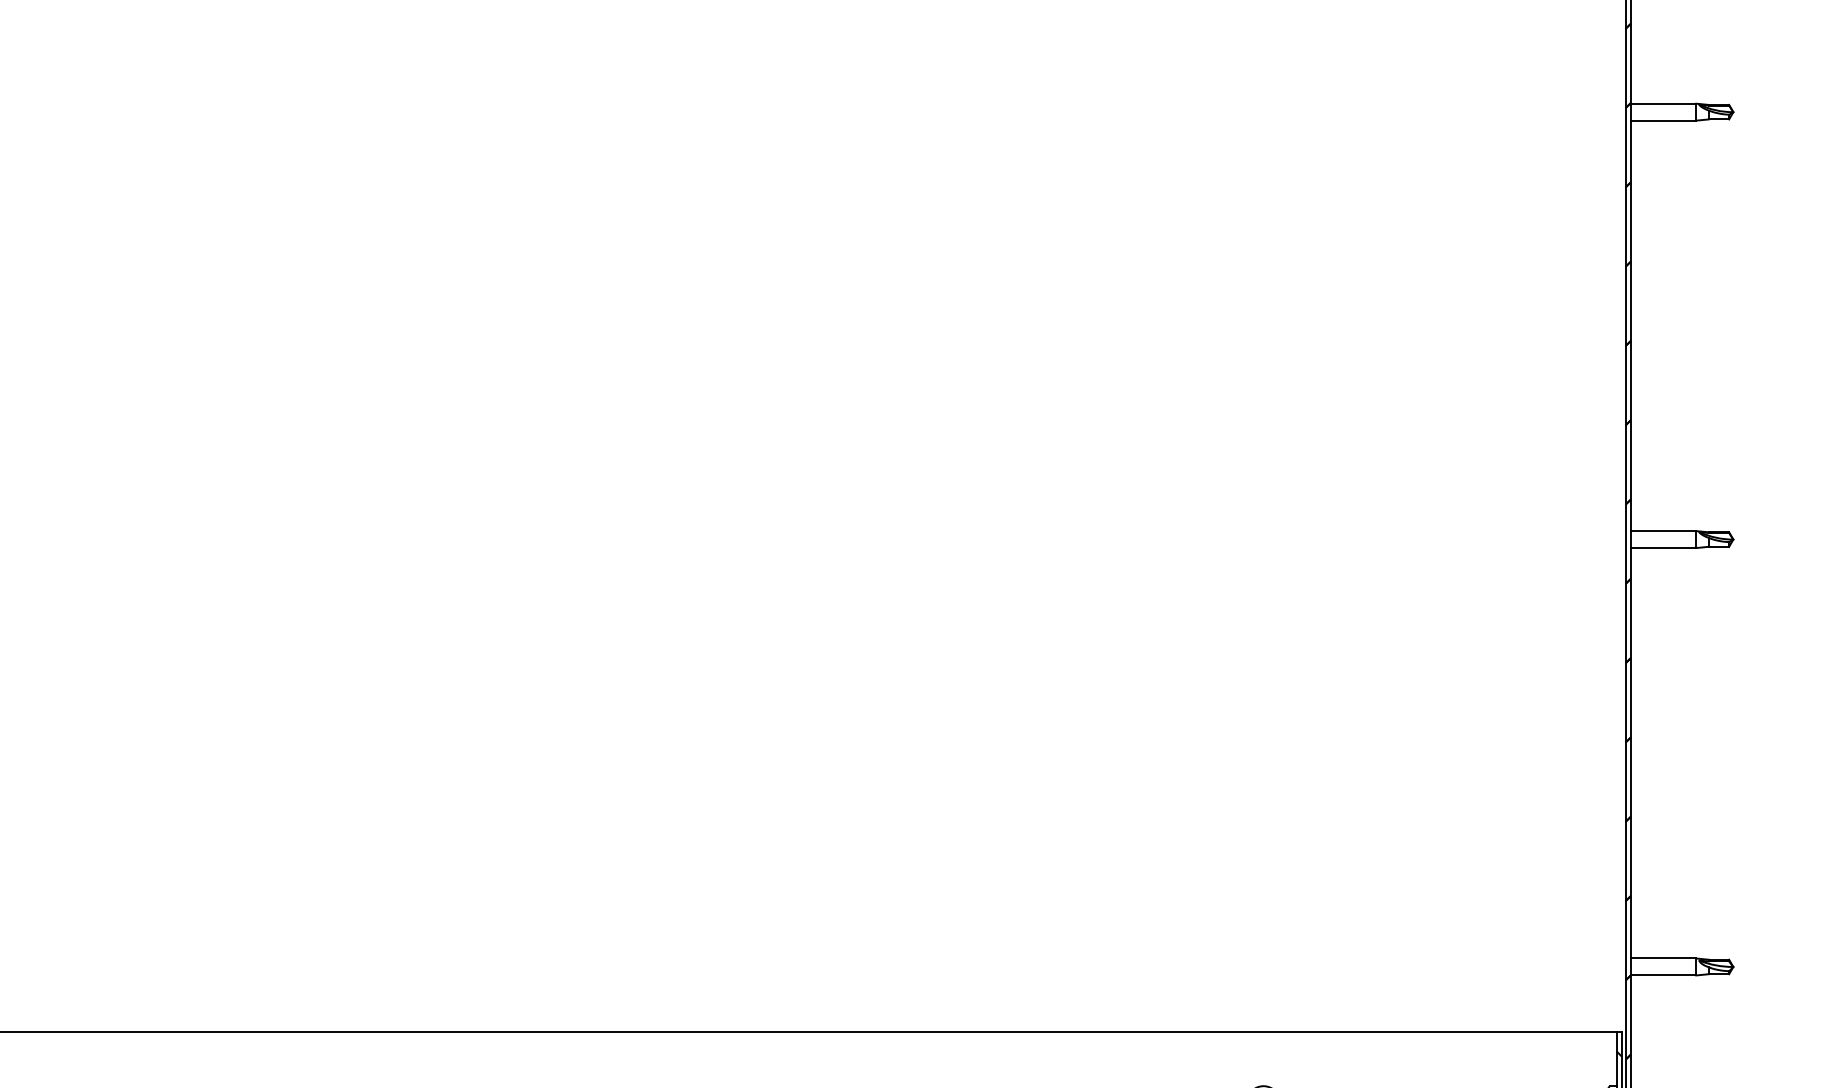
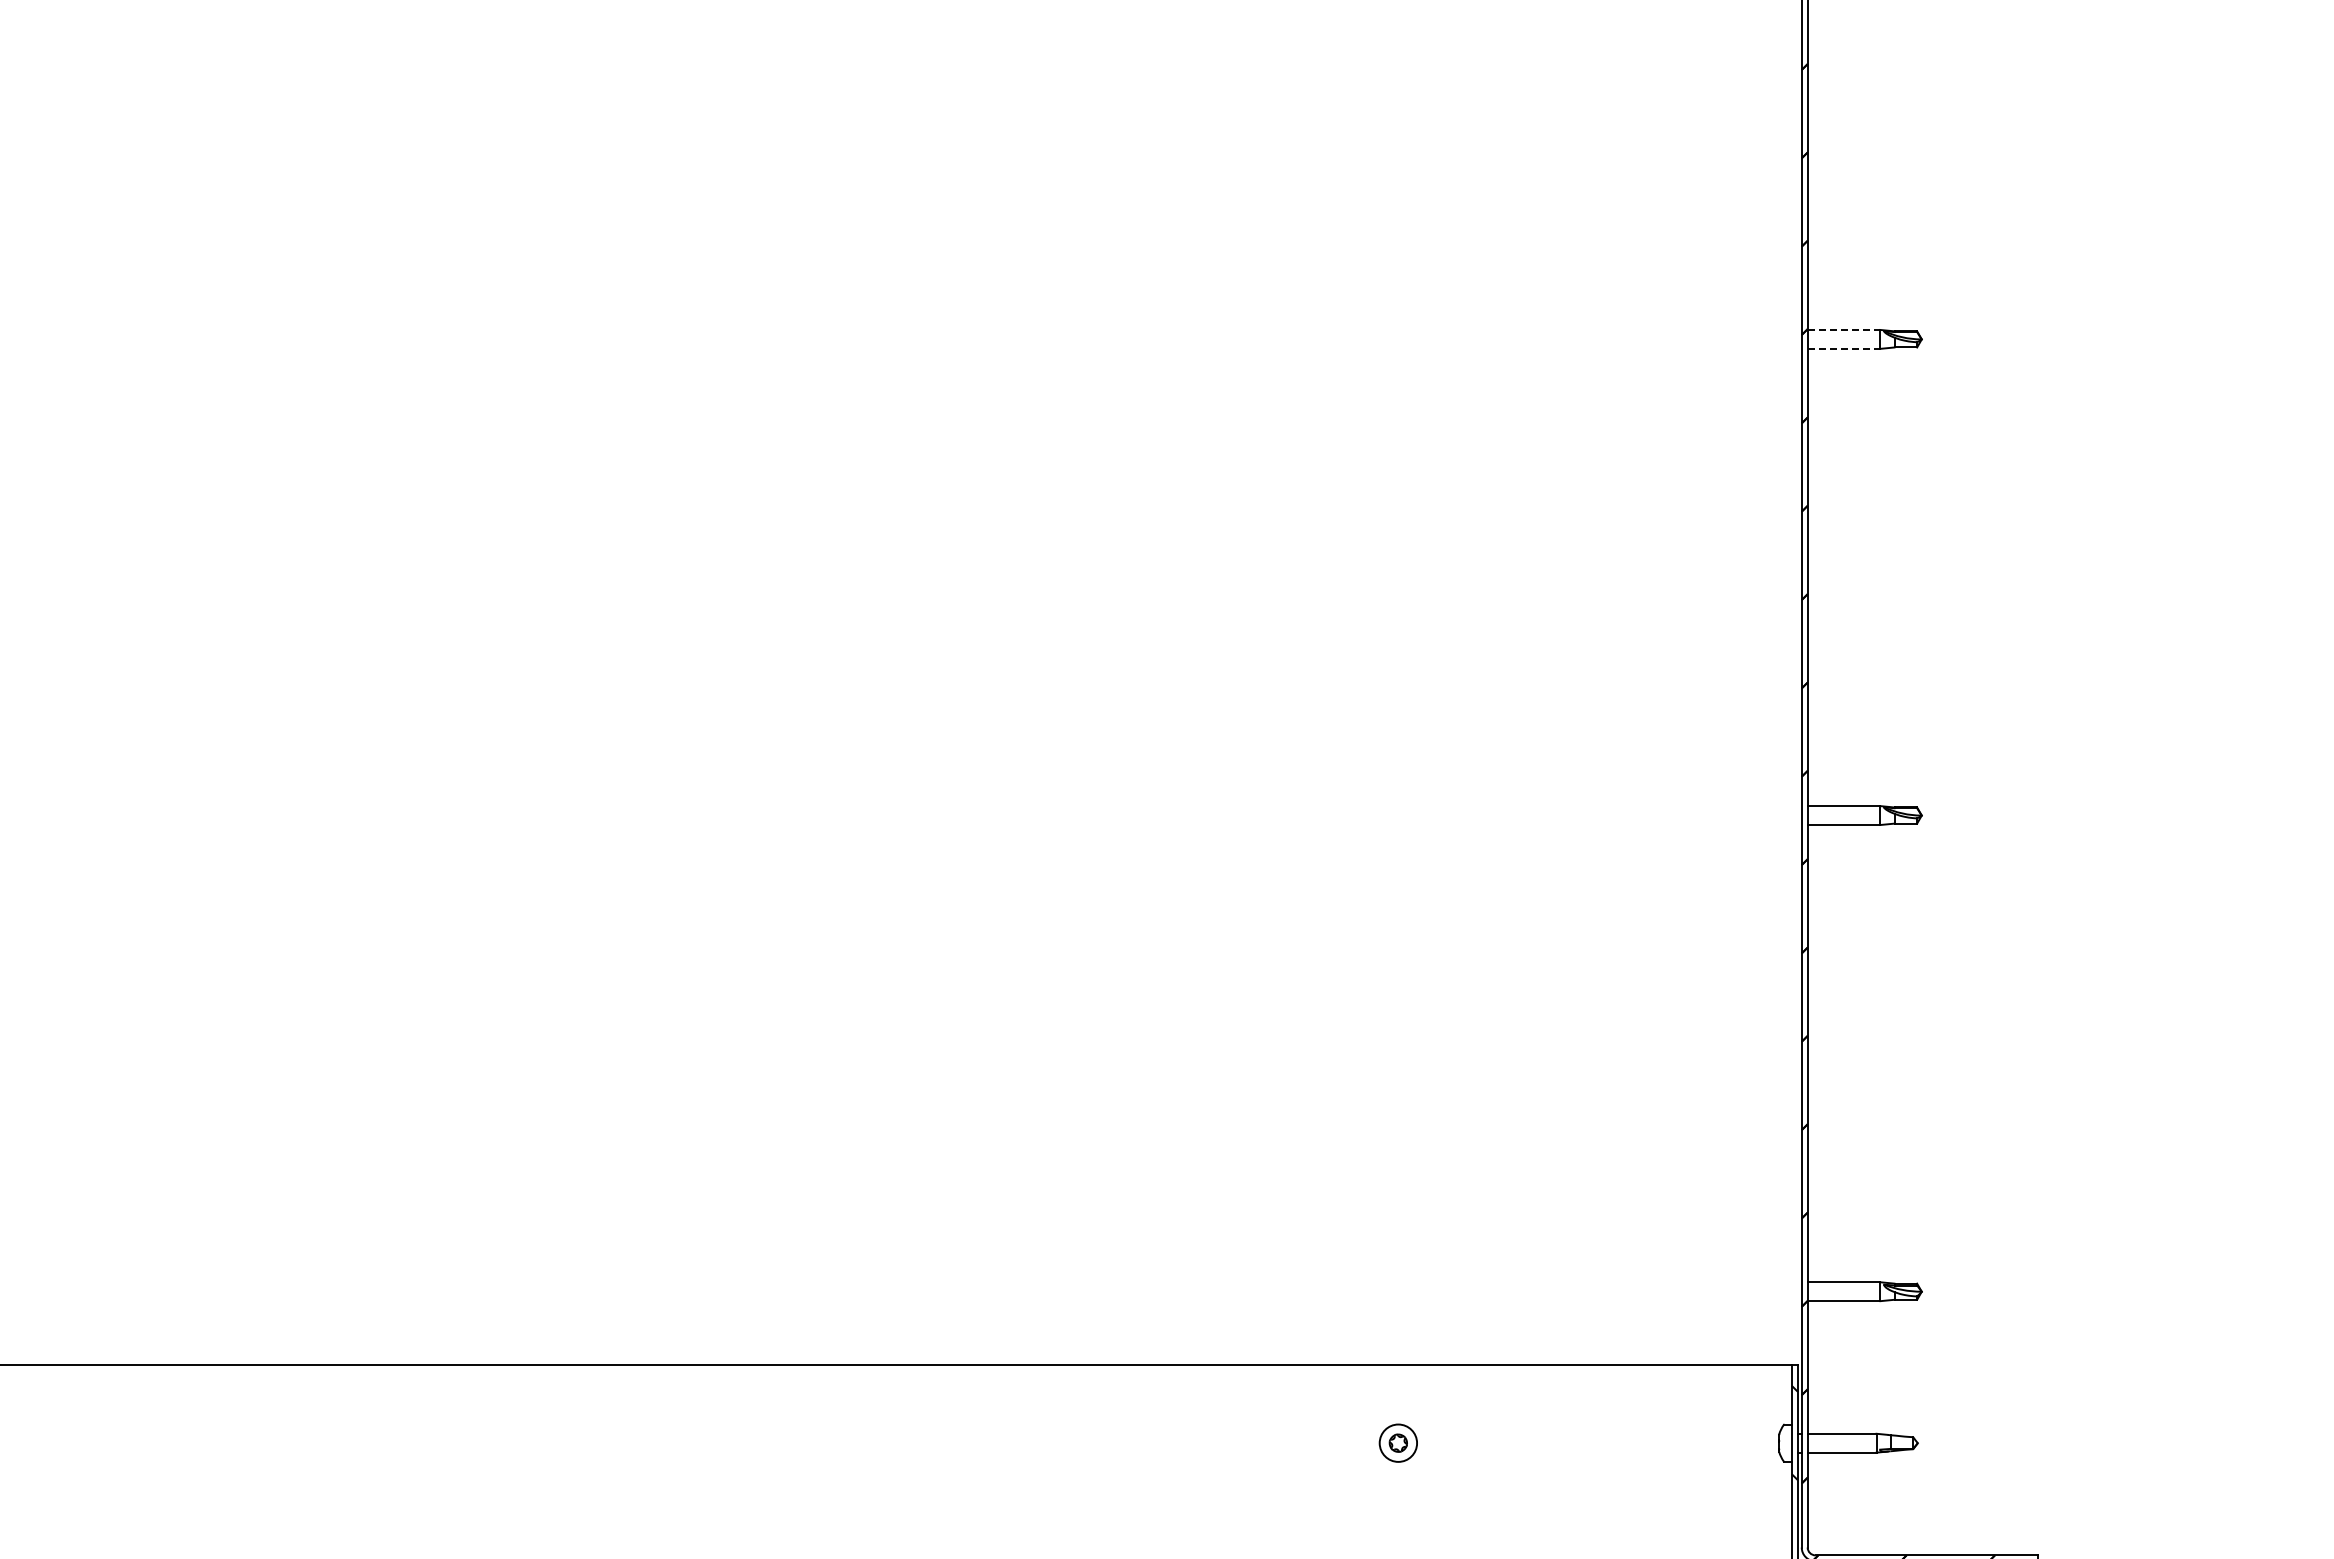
line: (1663, 103) -> (1844, 329), solid -> dashed
line: (1663, 120) -> (1844, 348), solid -> dashed

